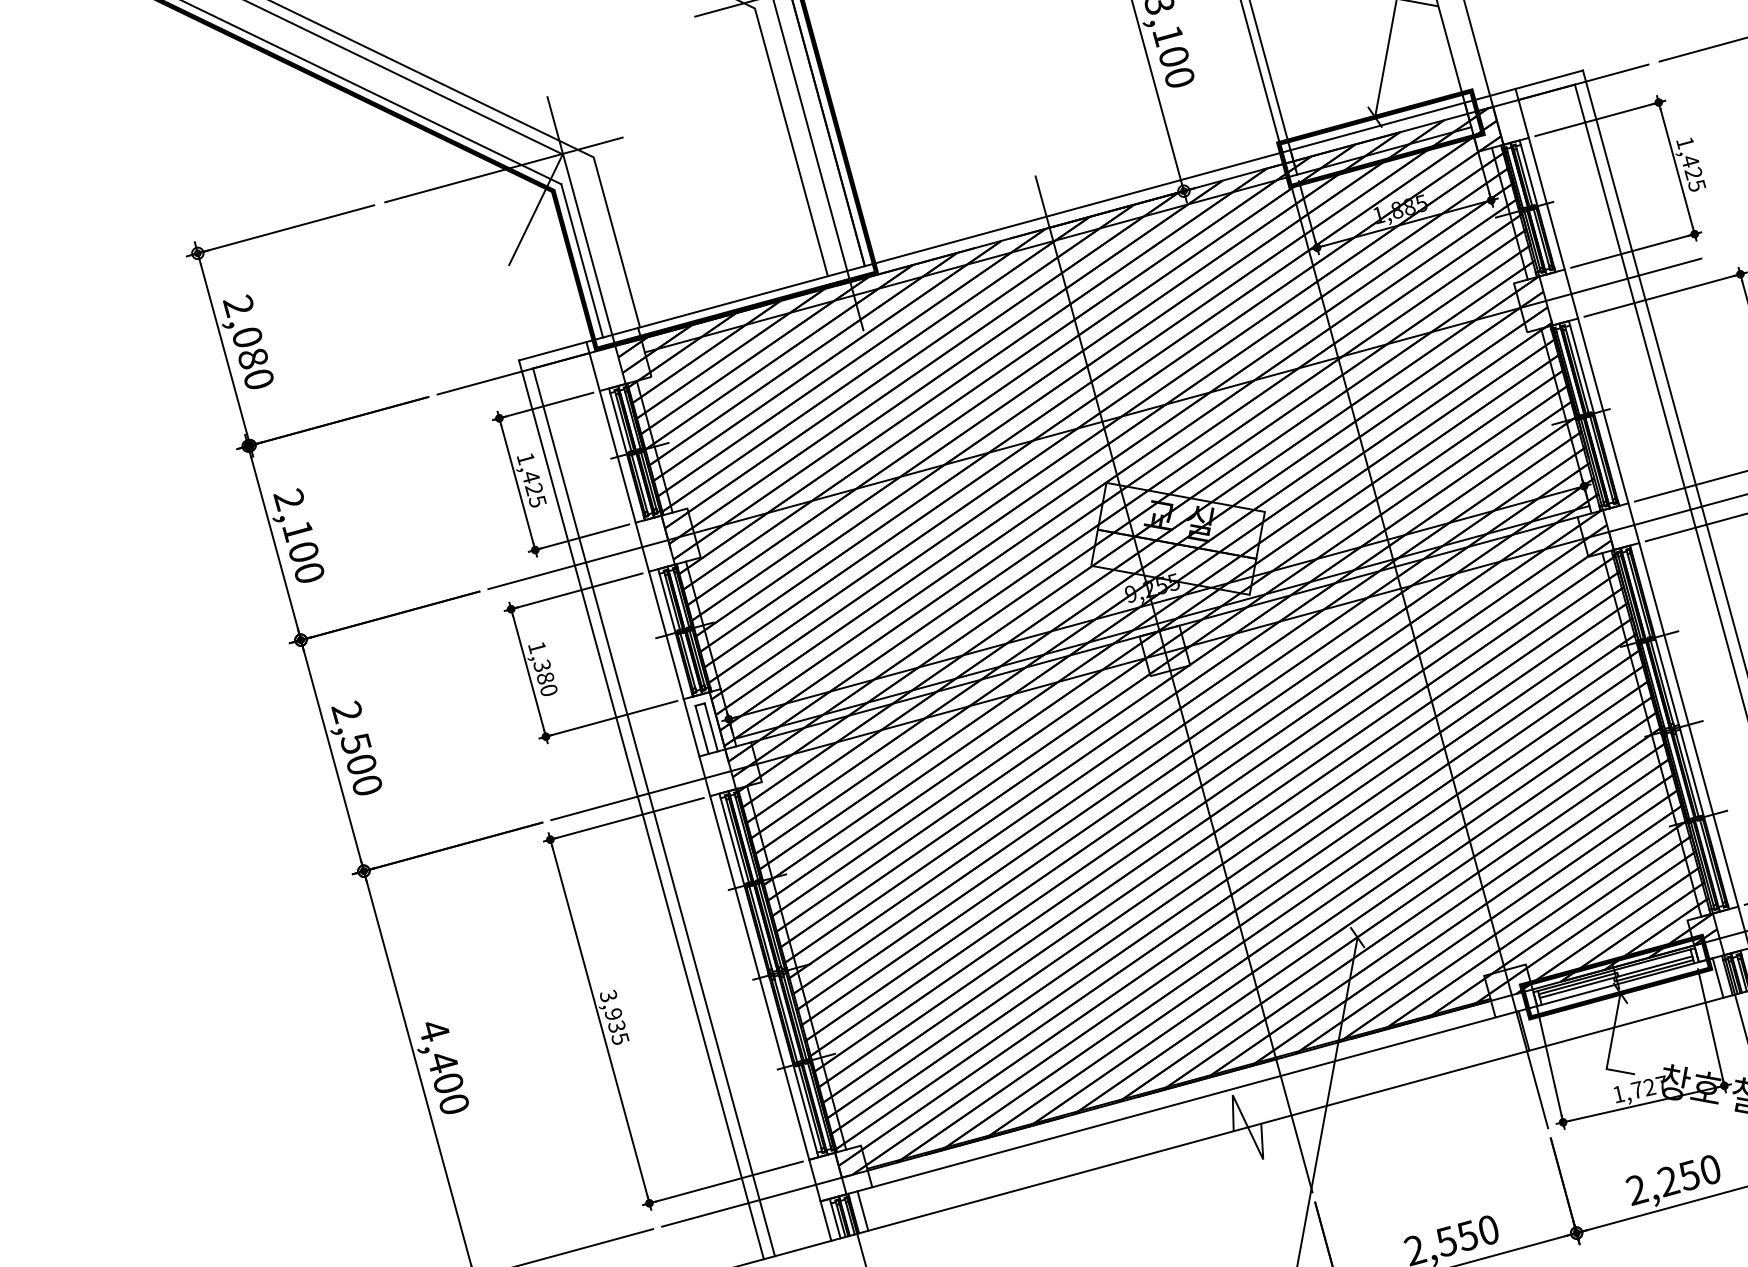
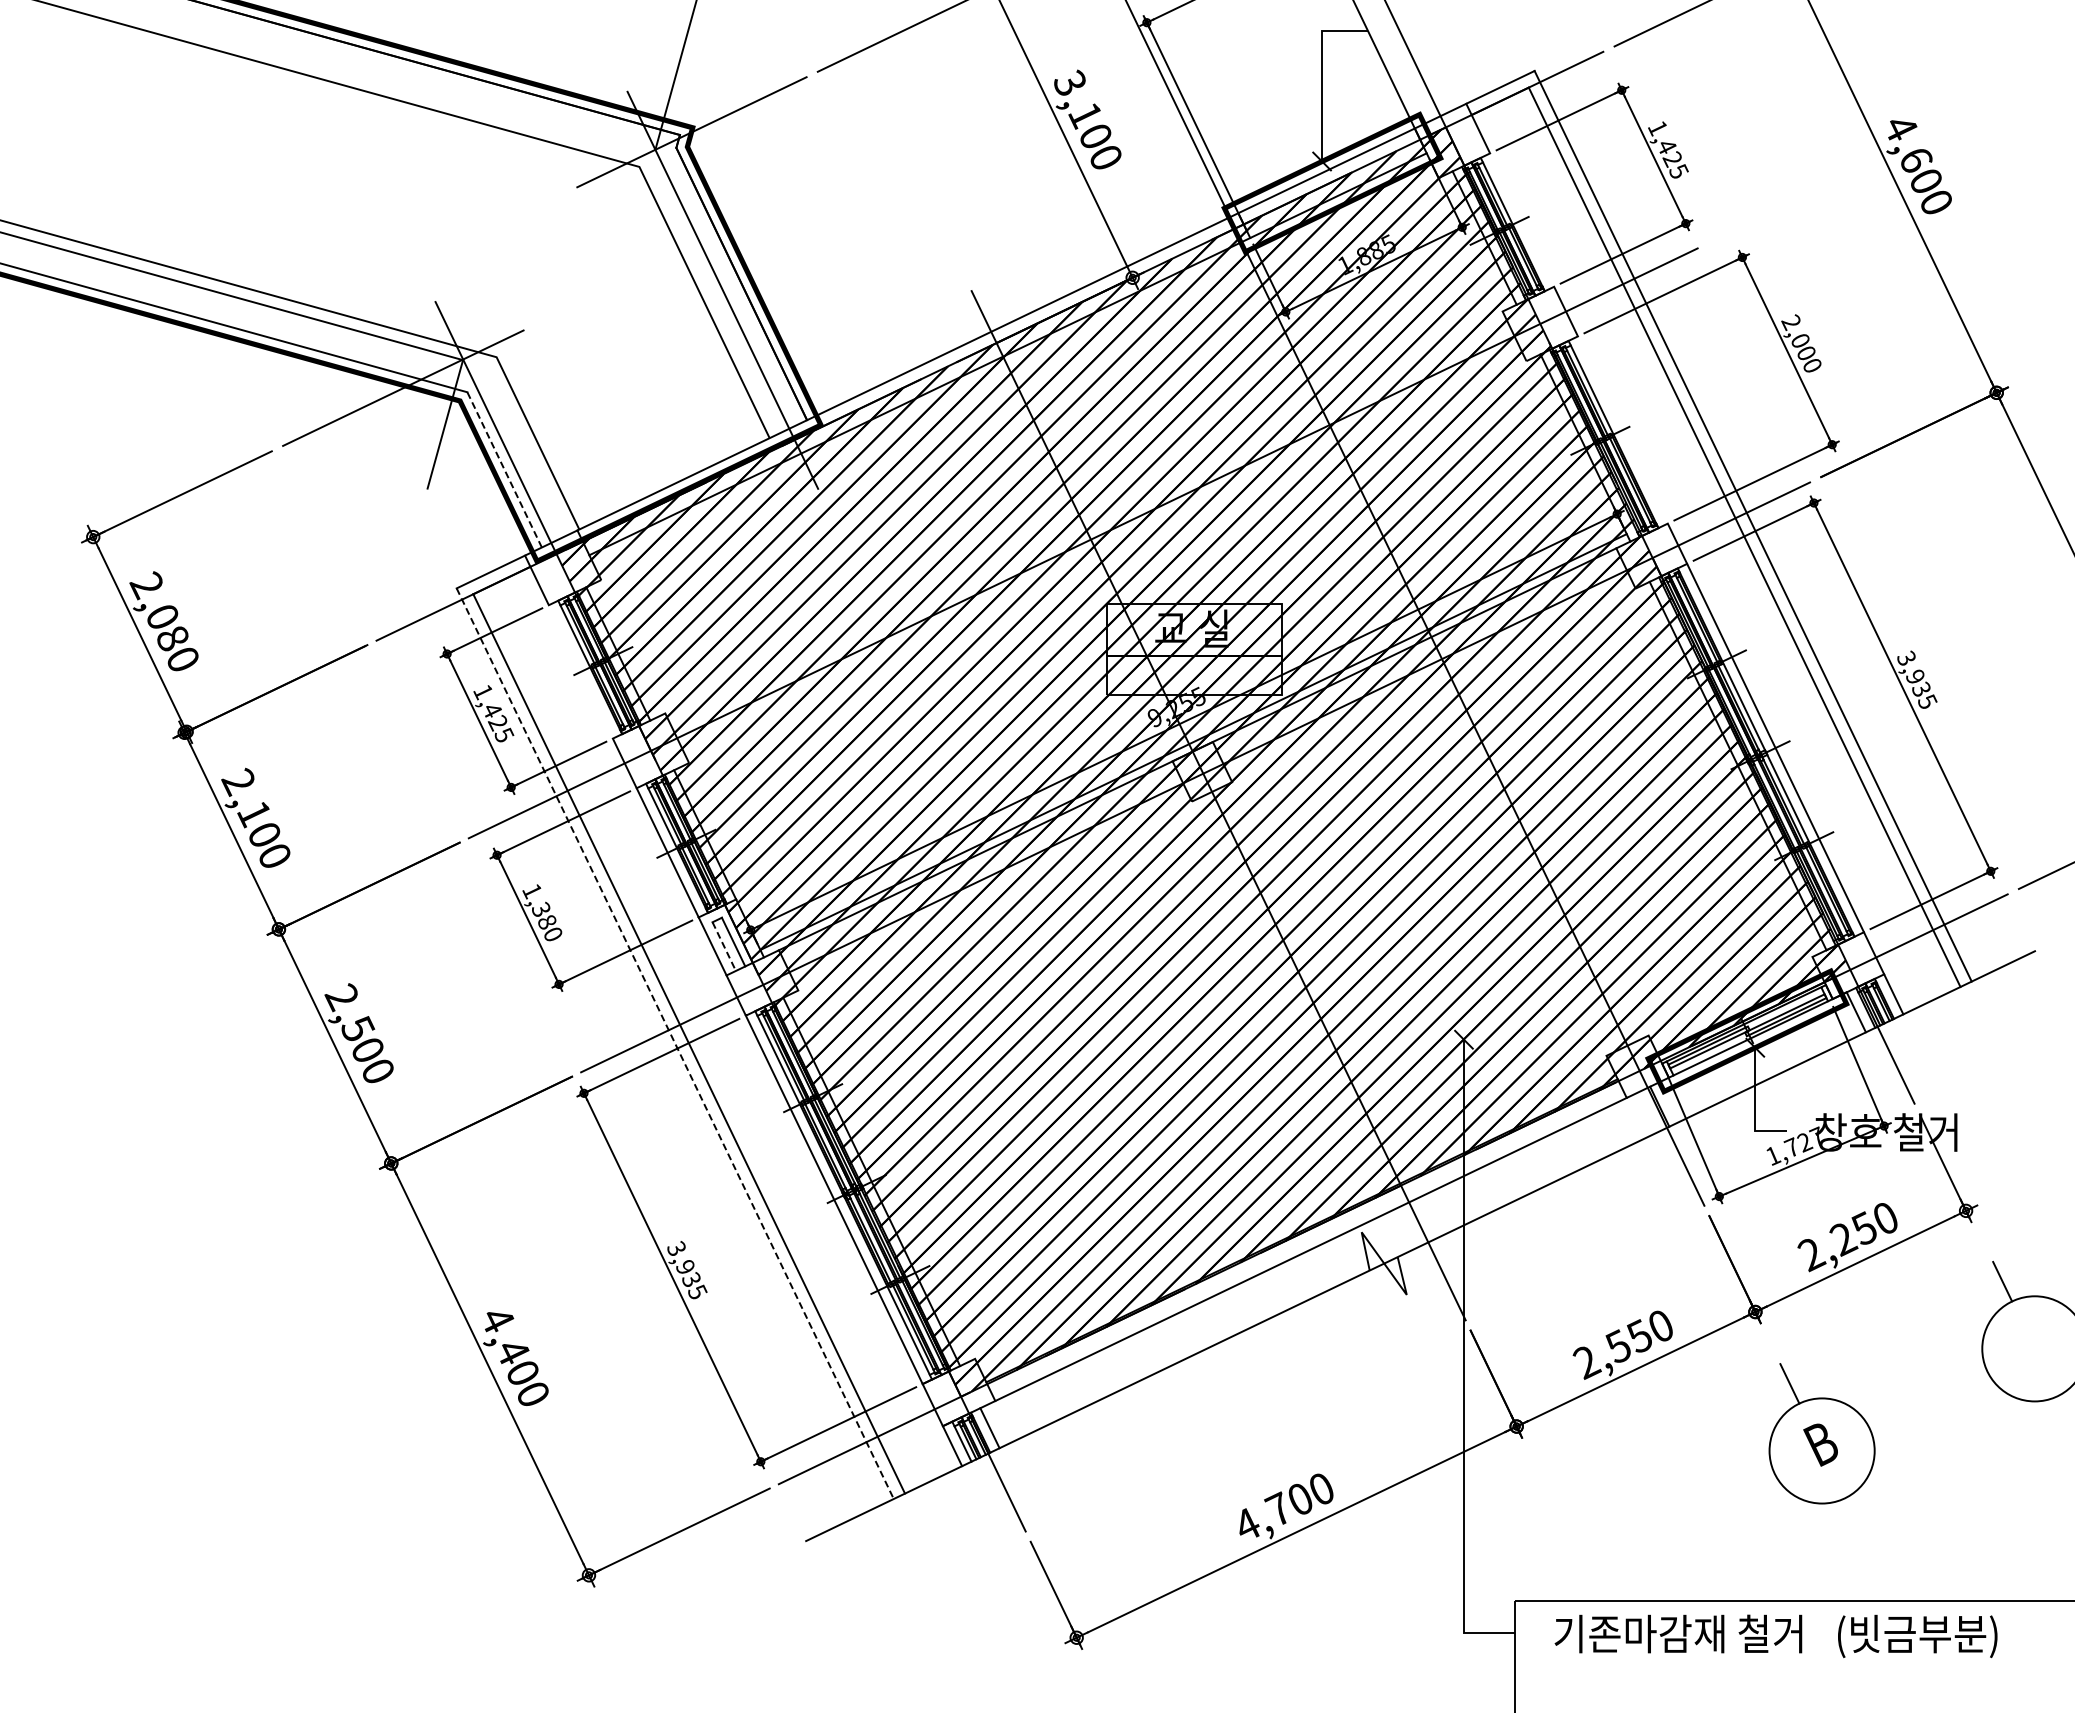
line: (1547, 203) -> (1522, 219), removed
line: (582, 260) -> (504, 469), solid -> dashed
line: (1603, 410) -> (1622, 429), removed
line: (617, 456) -> (580, 671), removed
line: (702, 729) -> (724, 946), solid -> dashed
line: (641, 810) -> (675, 1044), solid -> dashed

